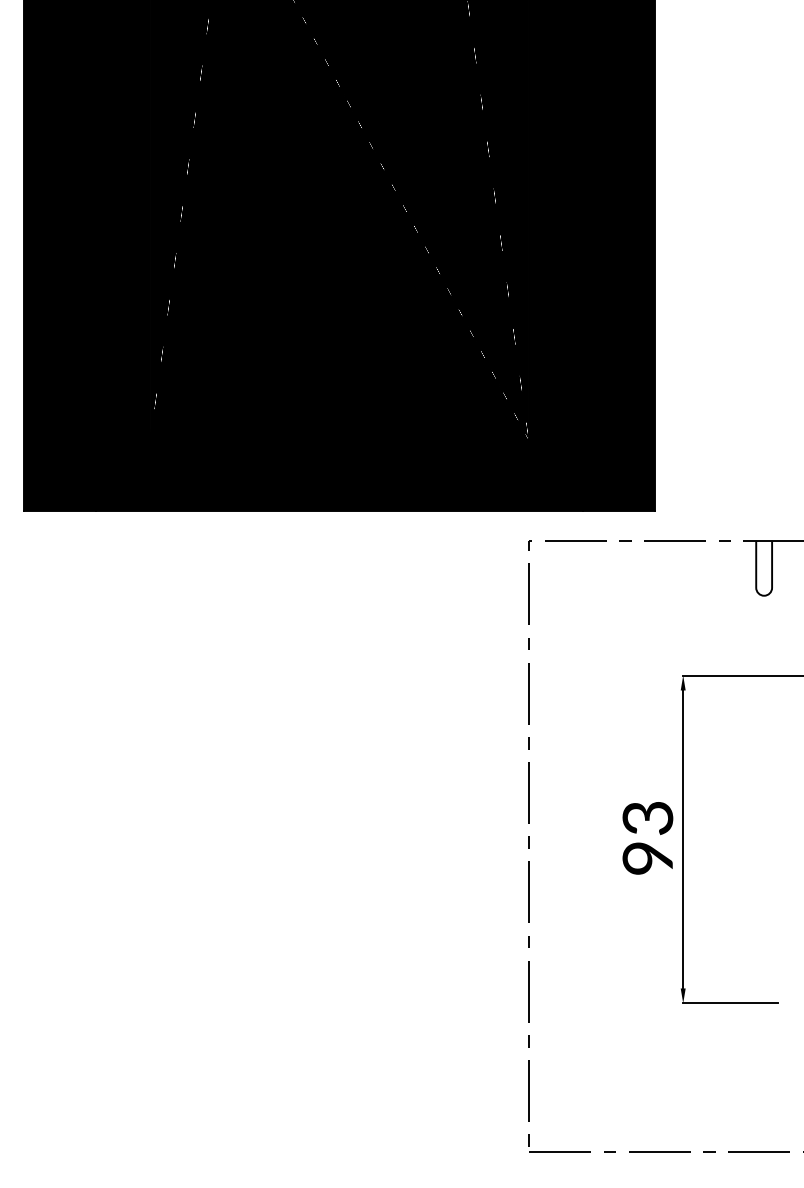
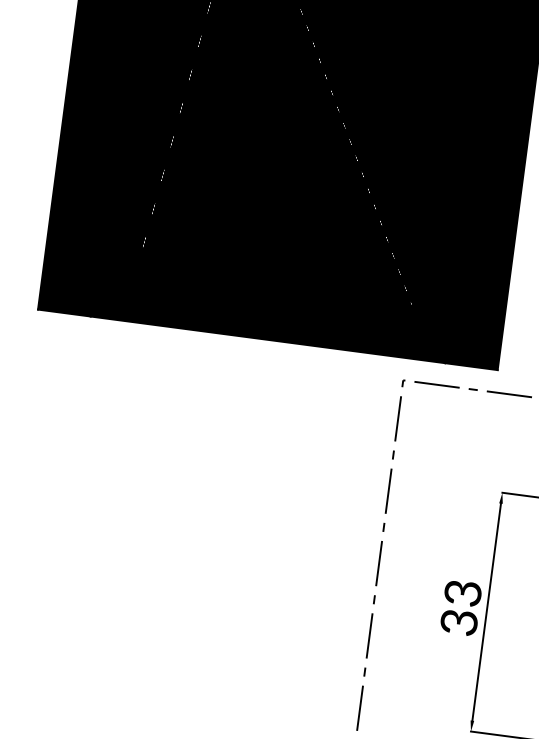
text: (647, 858) -> (458, 622), 93 -> 33

